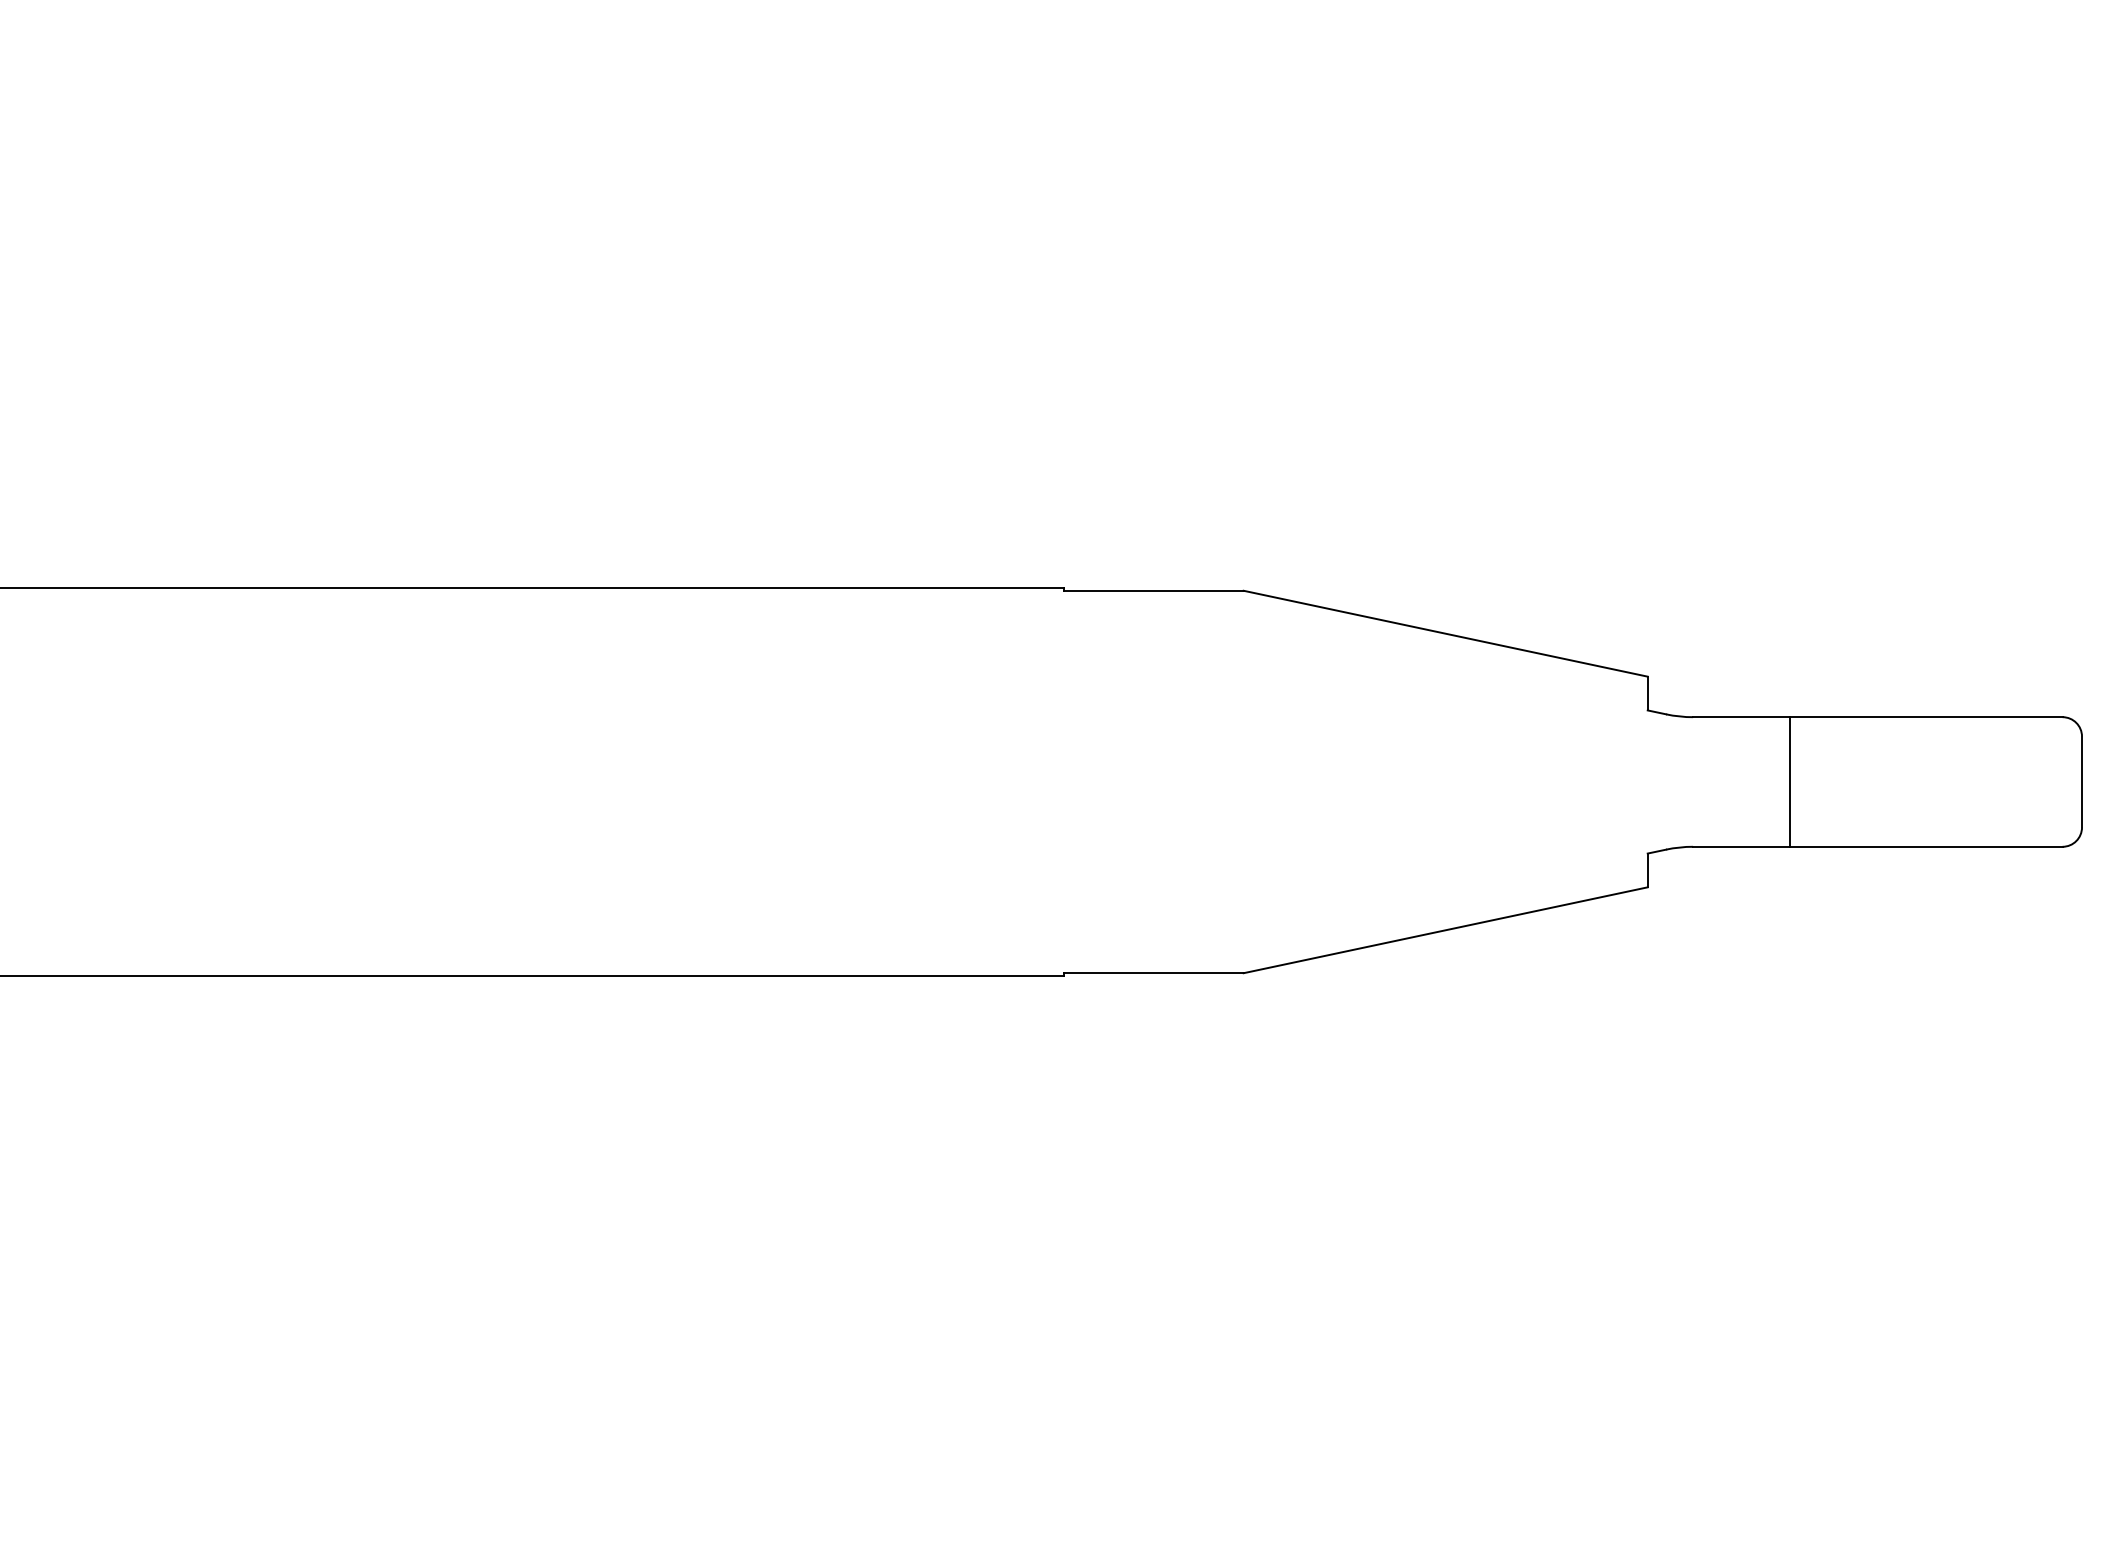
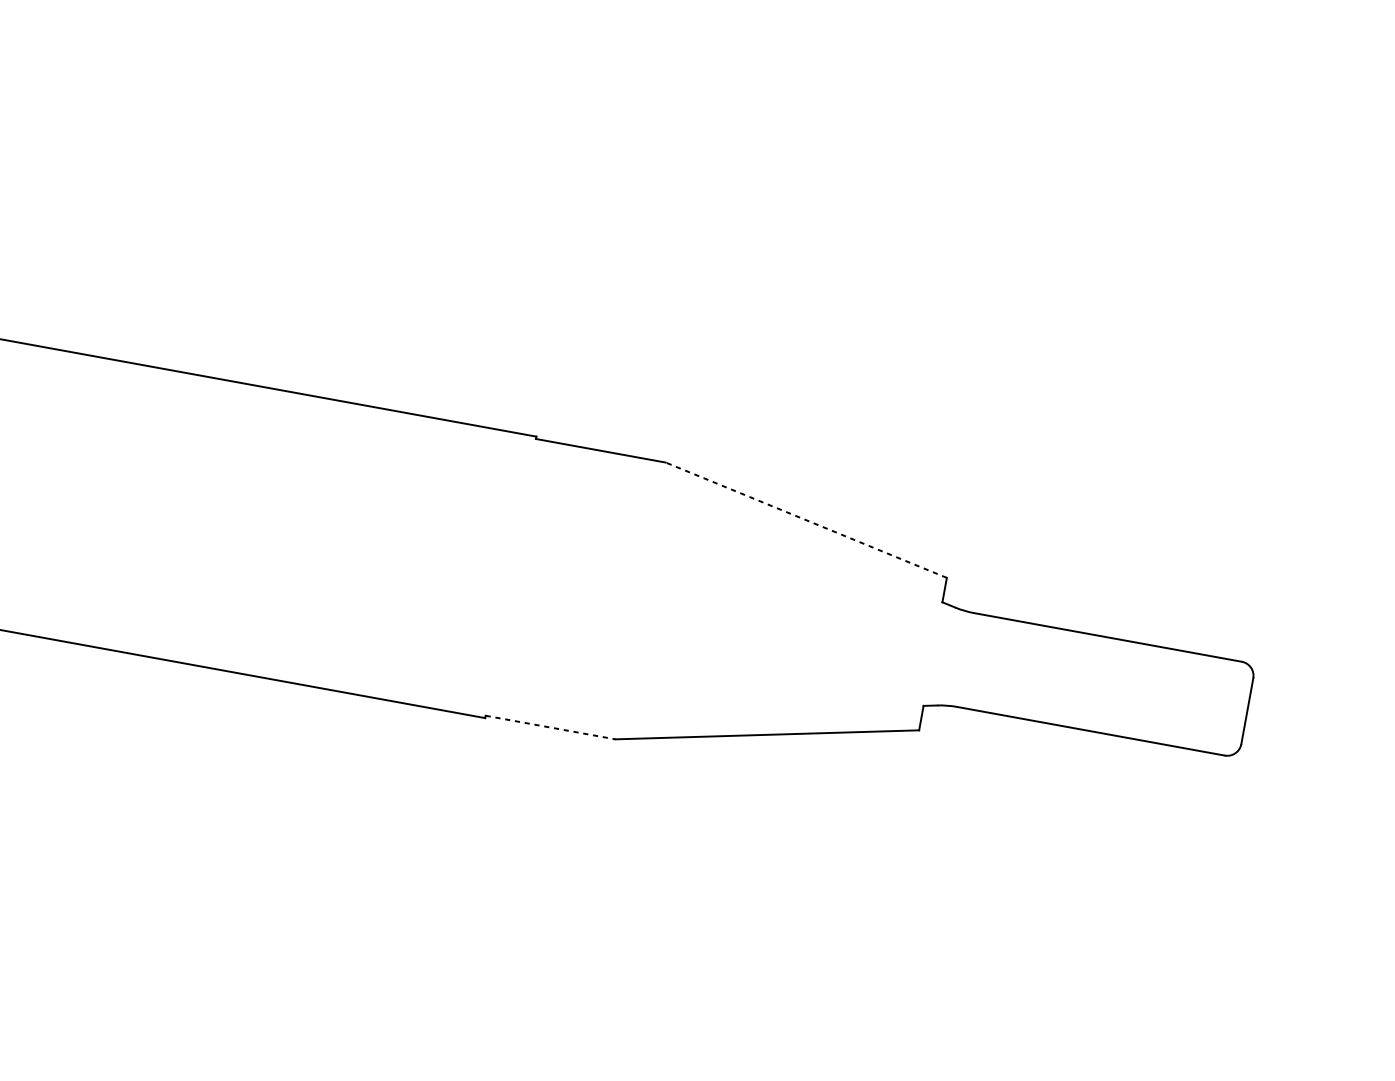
line: (1445, 633) -> (806, 520), solid -> dashed
line: (1790, 781) -> (1036, 672), removed
line: (1154, 973) -> (550, 727), solid -> dashed

